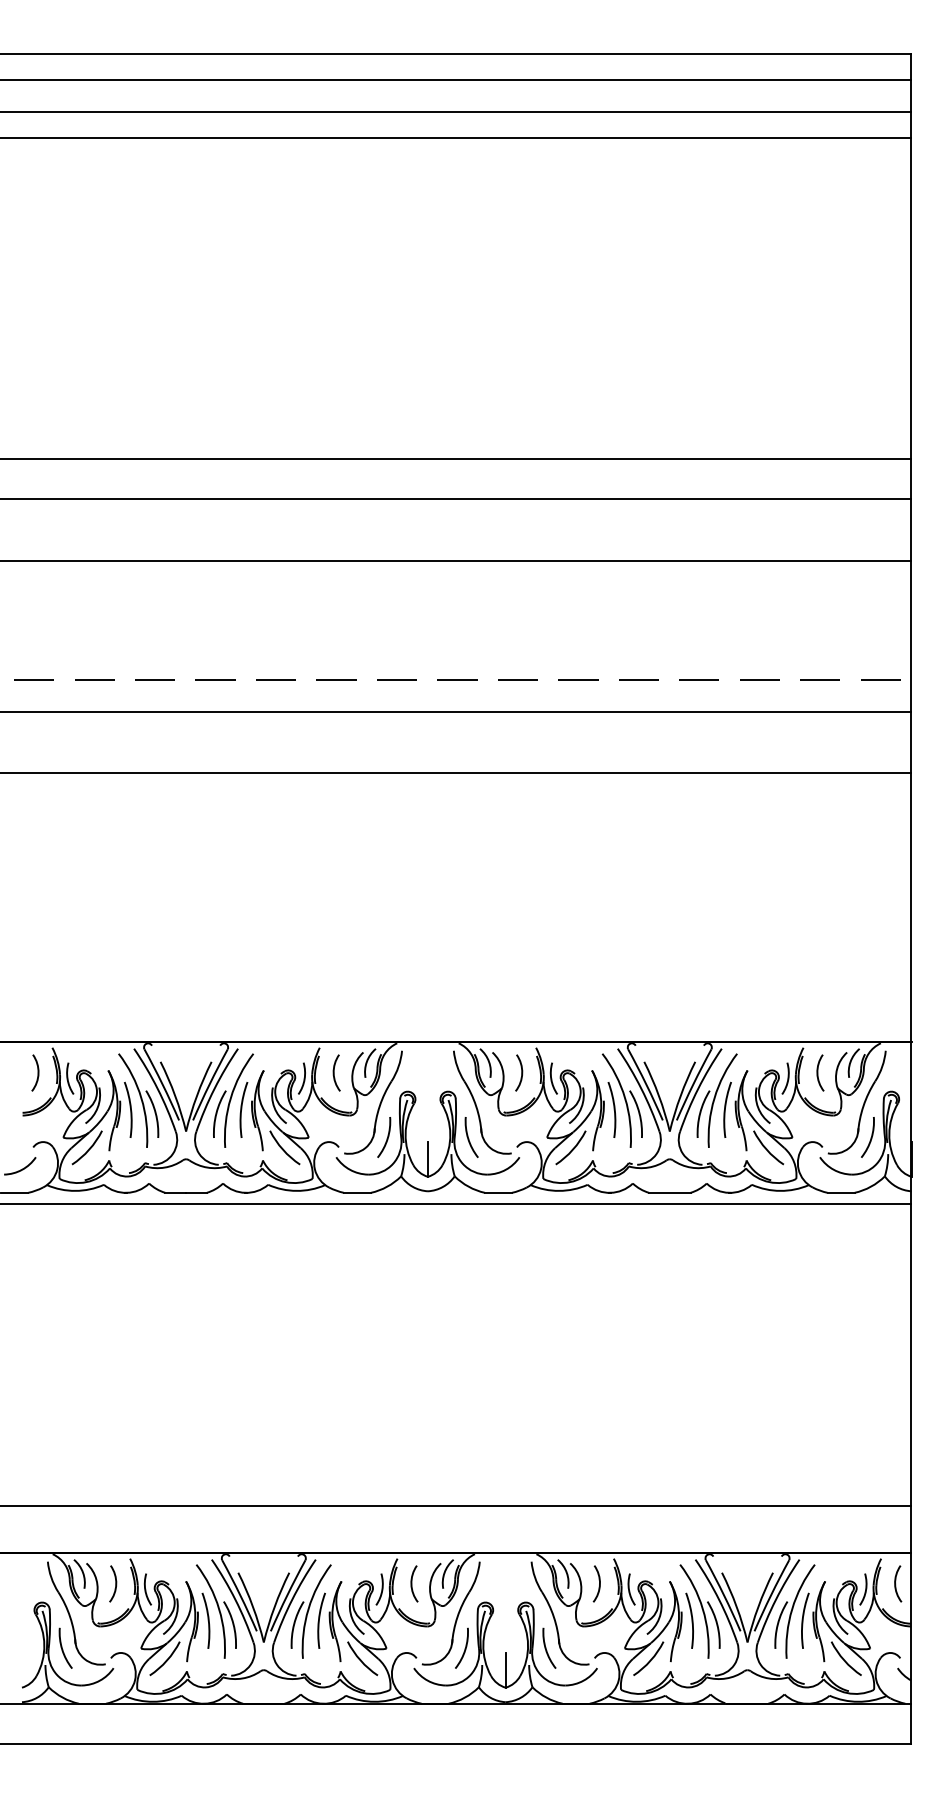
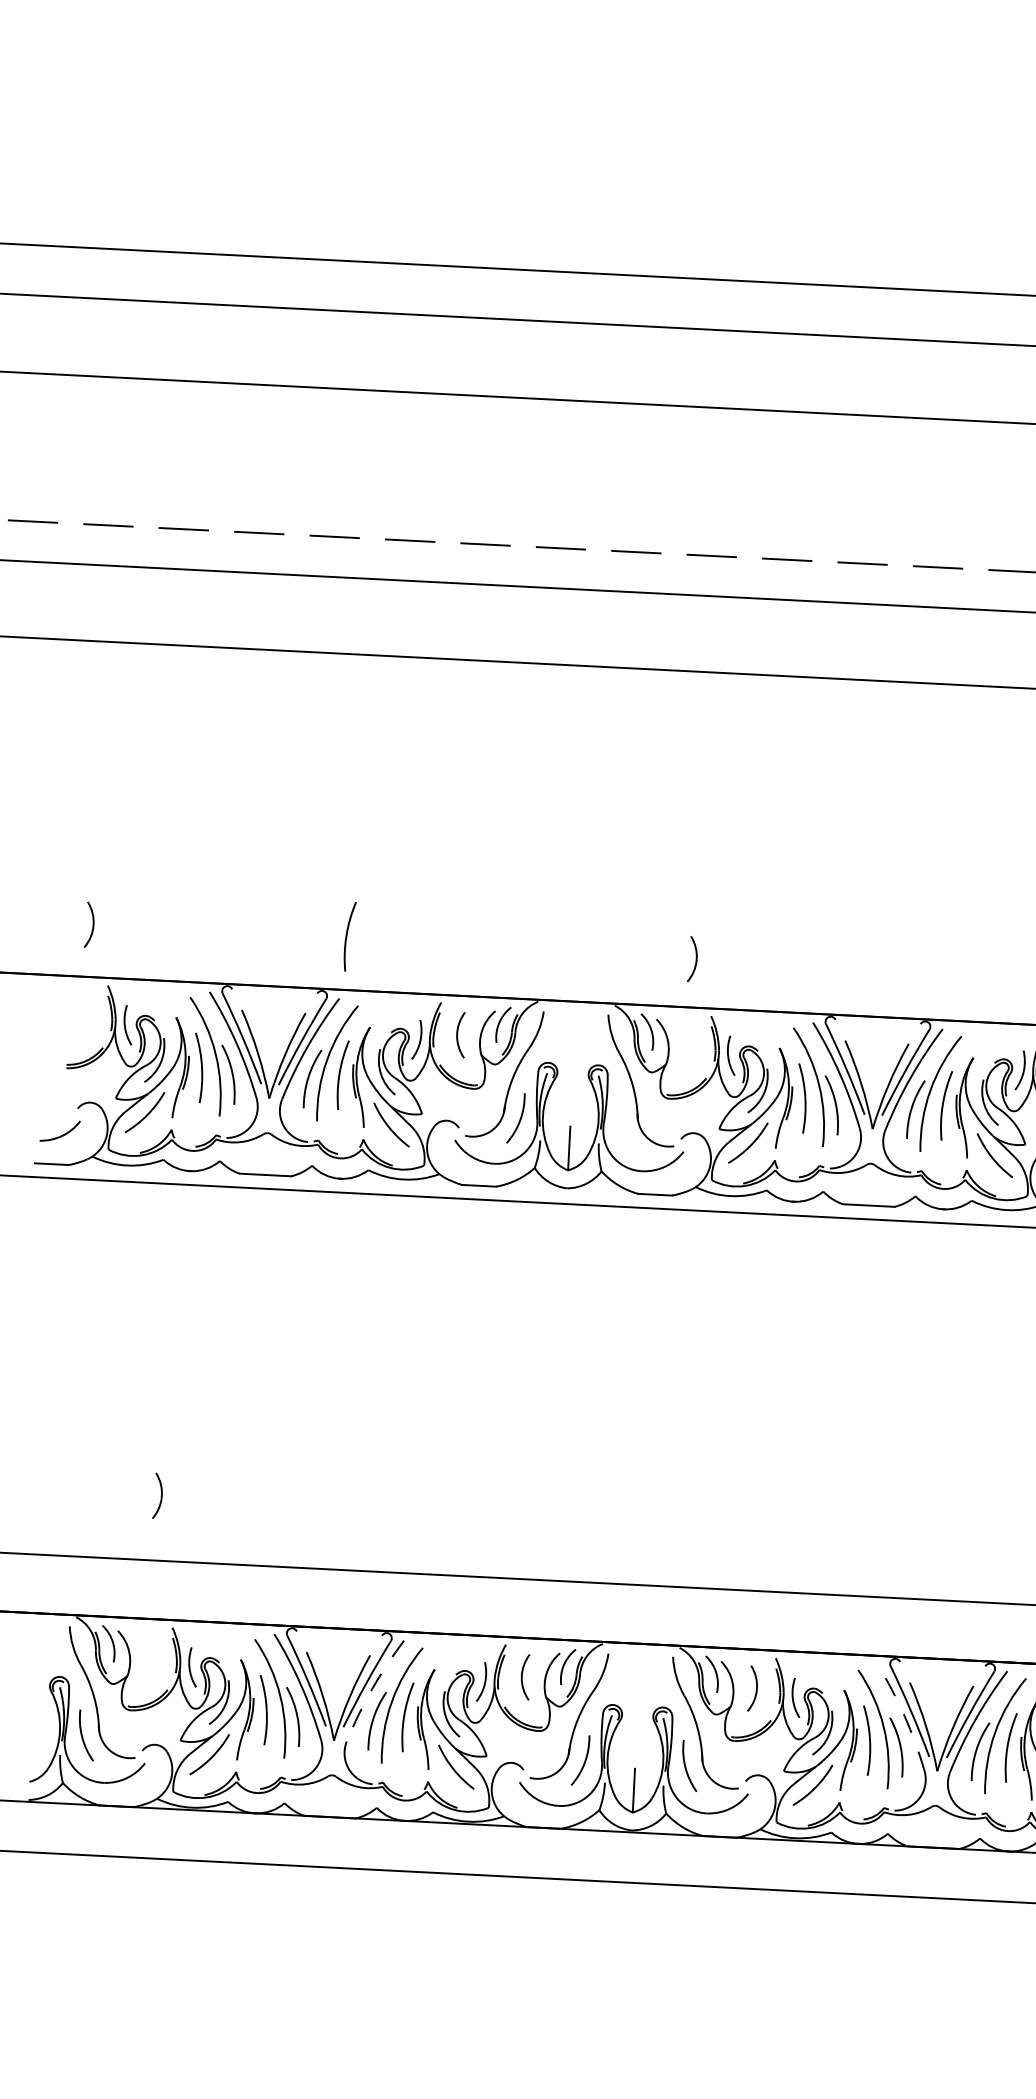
arc: (242, 998) -> (348, 936), added
arc: (37, 1072) -> (92, 924), moved
arc: (521, 1072) -> (695, 958), moved
arc: (469, 1138) -> (622, 1125), removed
arc: (115, 1583) -> (160, 1495), moved
arc: (292, 1599) -> (372, 1688), solid -> dashed
arc: (719, 1599) -> (905, 1715), solid -> dashed

